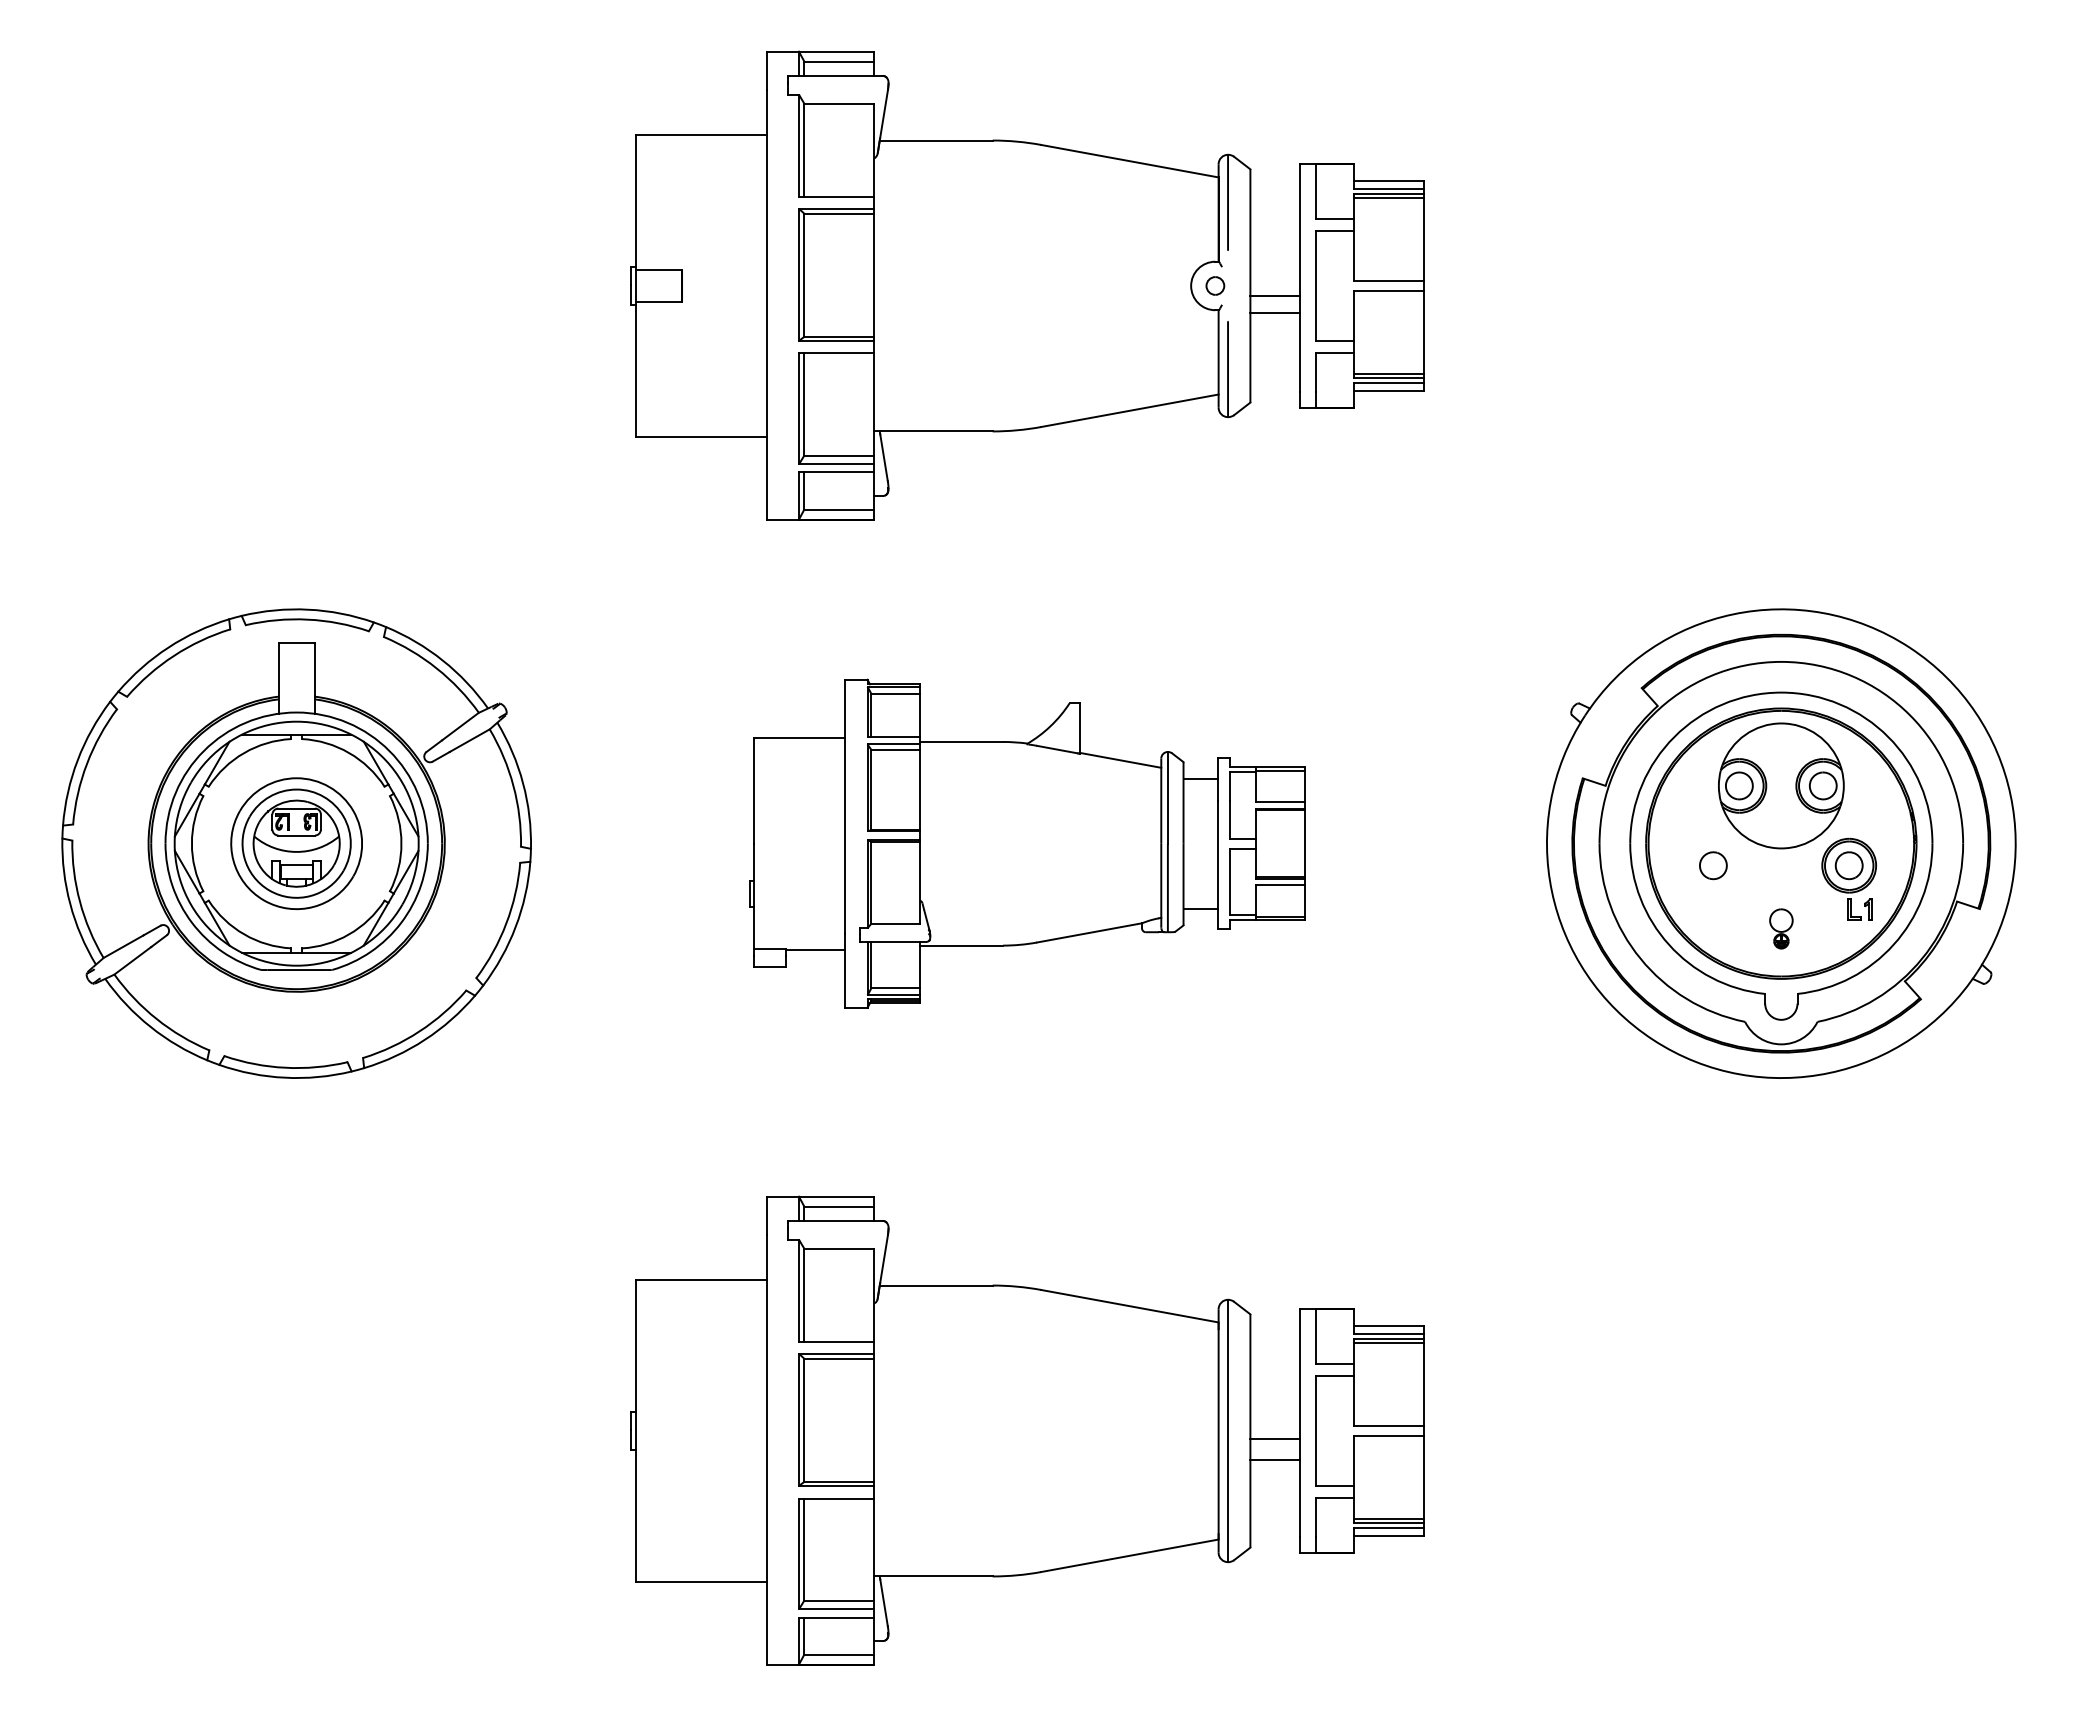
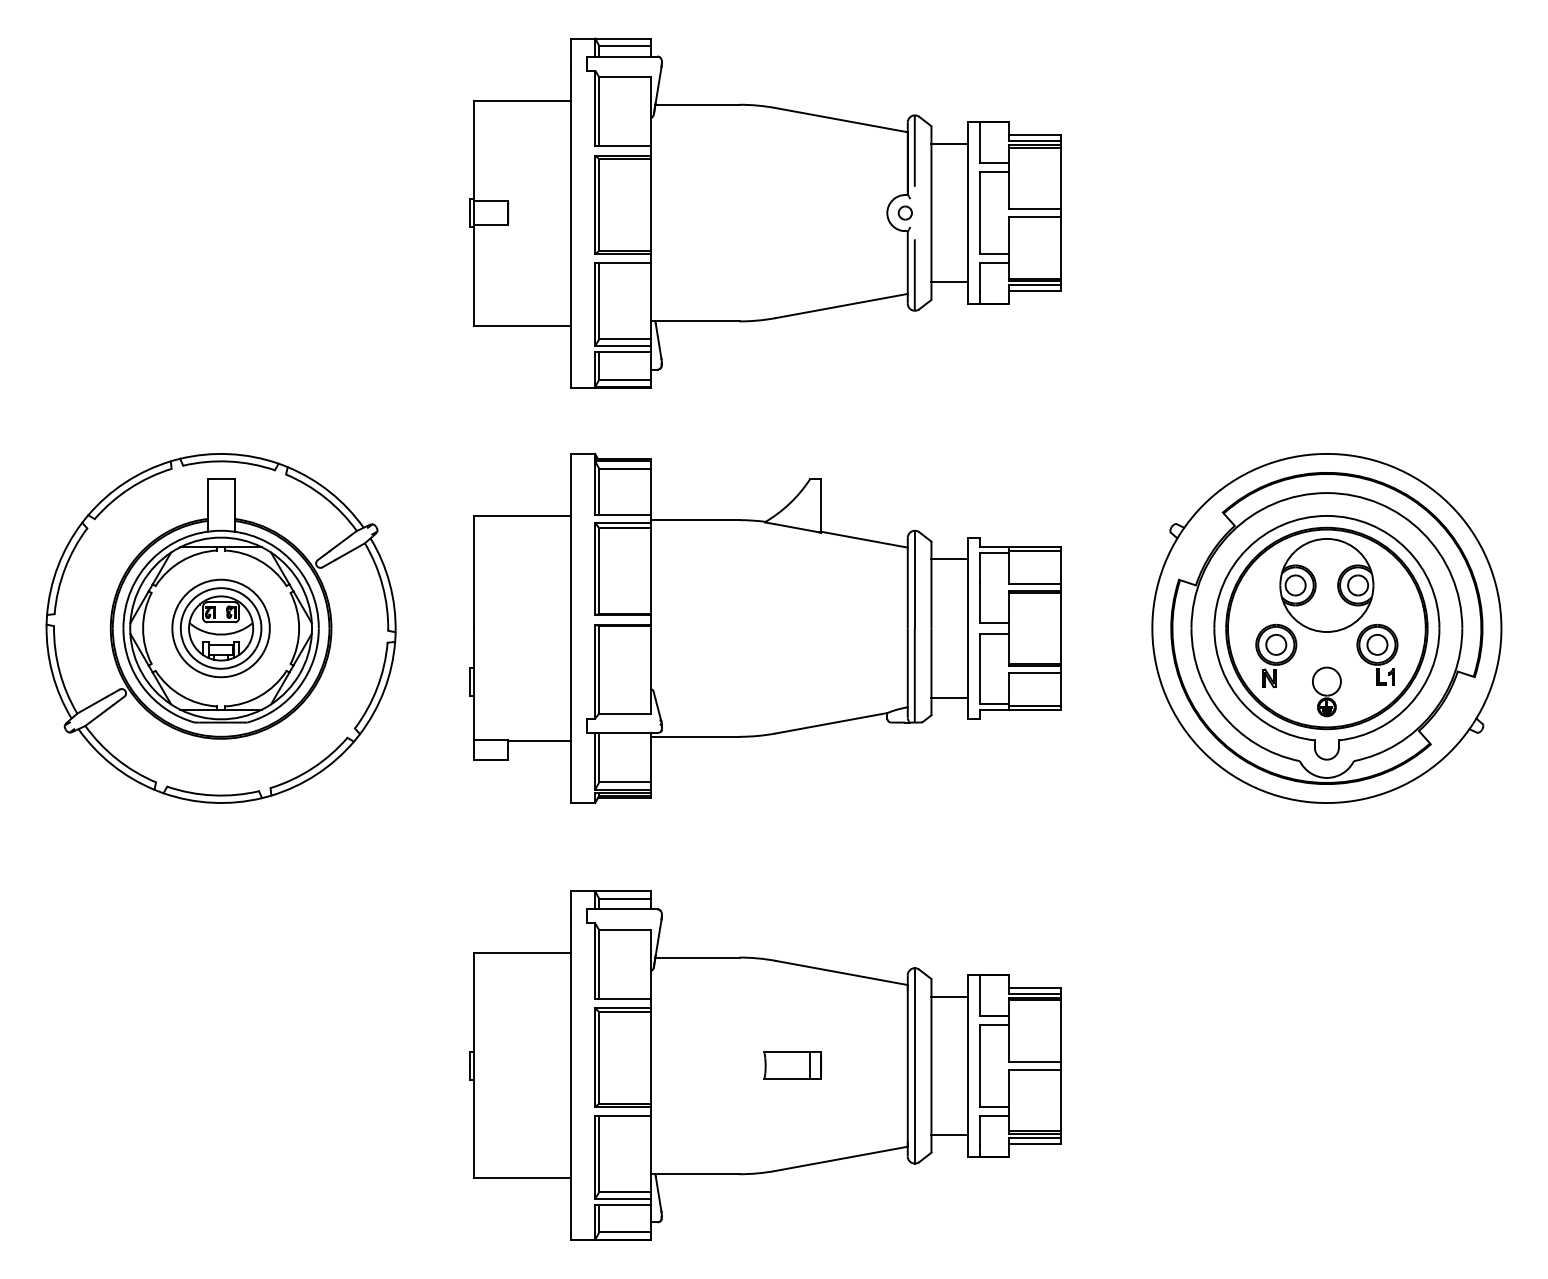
line: (1275, 296) -> (950, 144), moved
line: (1275, 312) -> (950, 281), moved
part: (1027, 843) -> (765, 628), size x1.43
part: (1713, 880) -> (1276, 655), added
part: (1781, 928) -> (1327, 691), size x1.67
part: (1064, 1430) -> (792, 1065), added
line: (1275, 1439) -> (950, 997), moved
line: (1275, 1459) -> (950, 1134), moved

